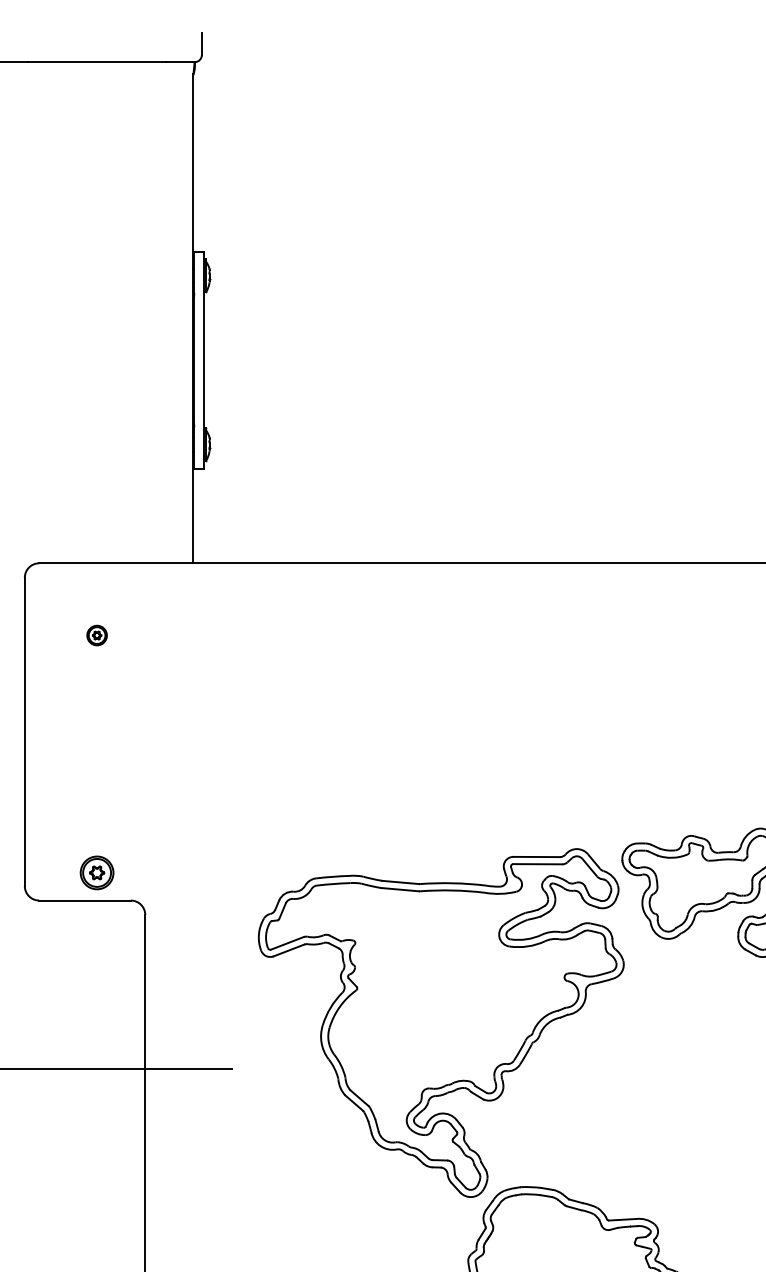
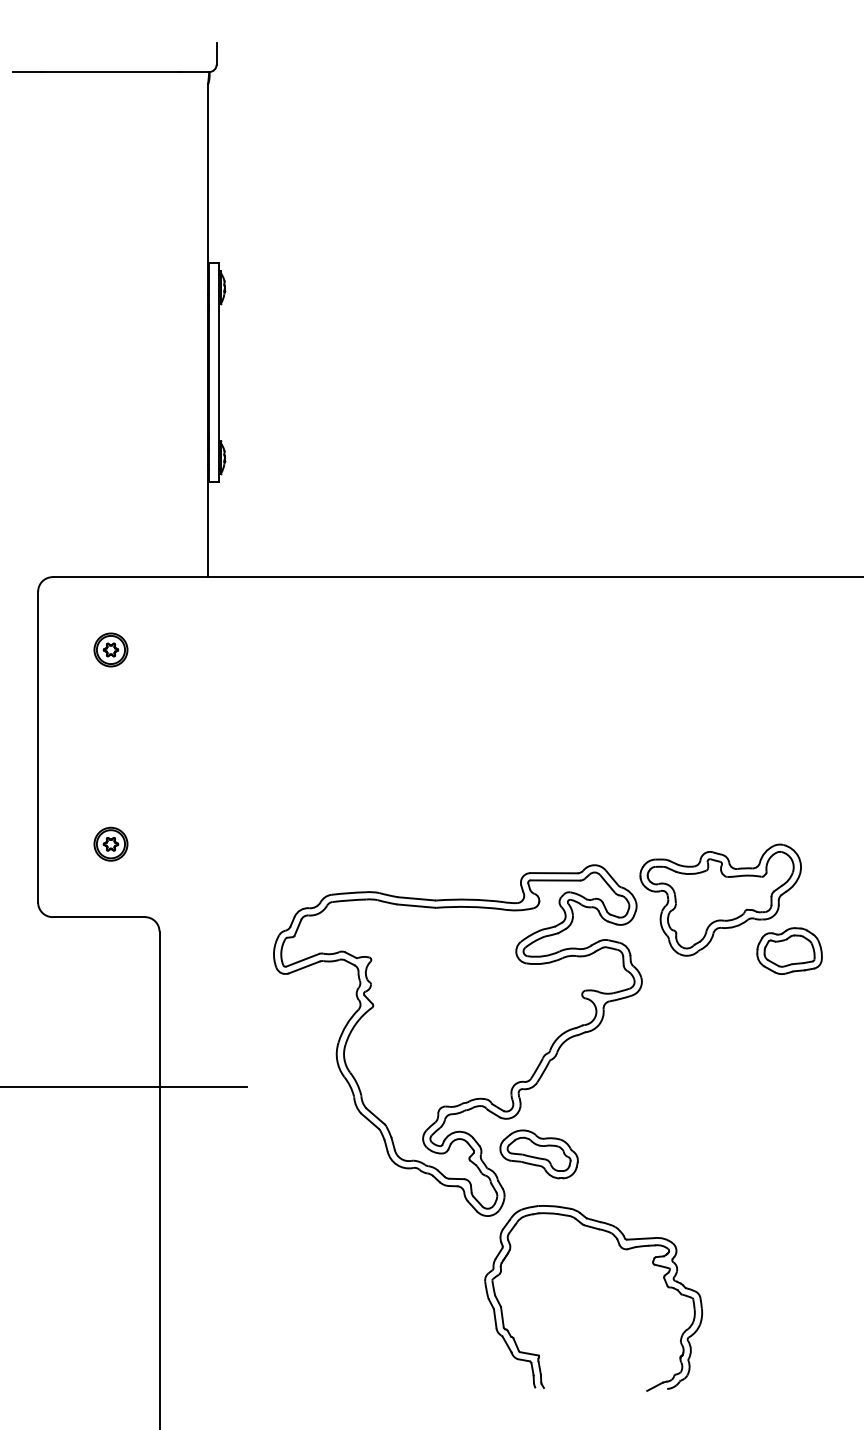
part: (96, 635) -> (110, 649), size x1.67
part: (96, 872) -> (110, 843), moved
part: (521, 1136) -> (538, 1154), added

